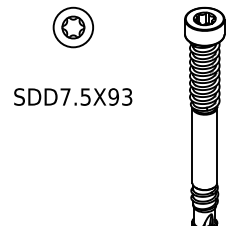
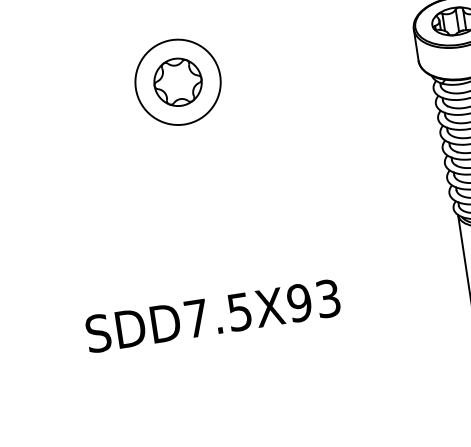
text: (73, 96) -> (213, 314), moved

